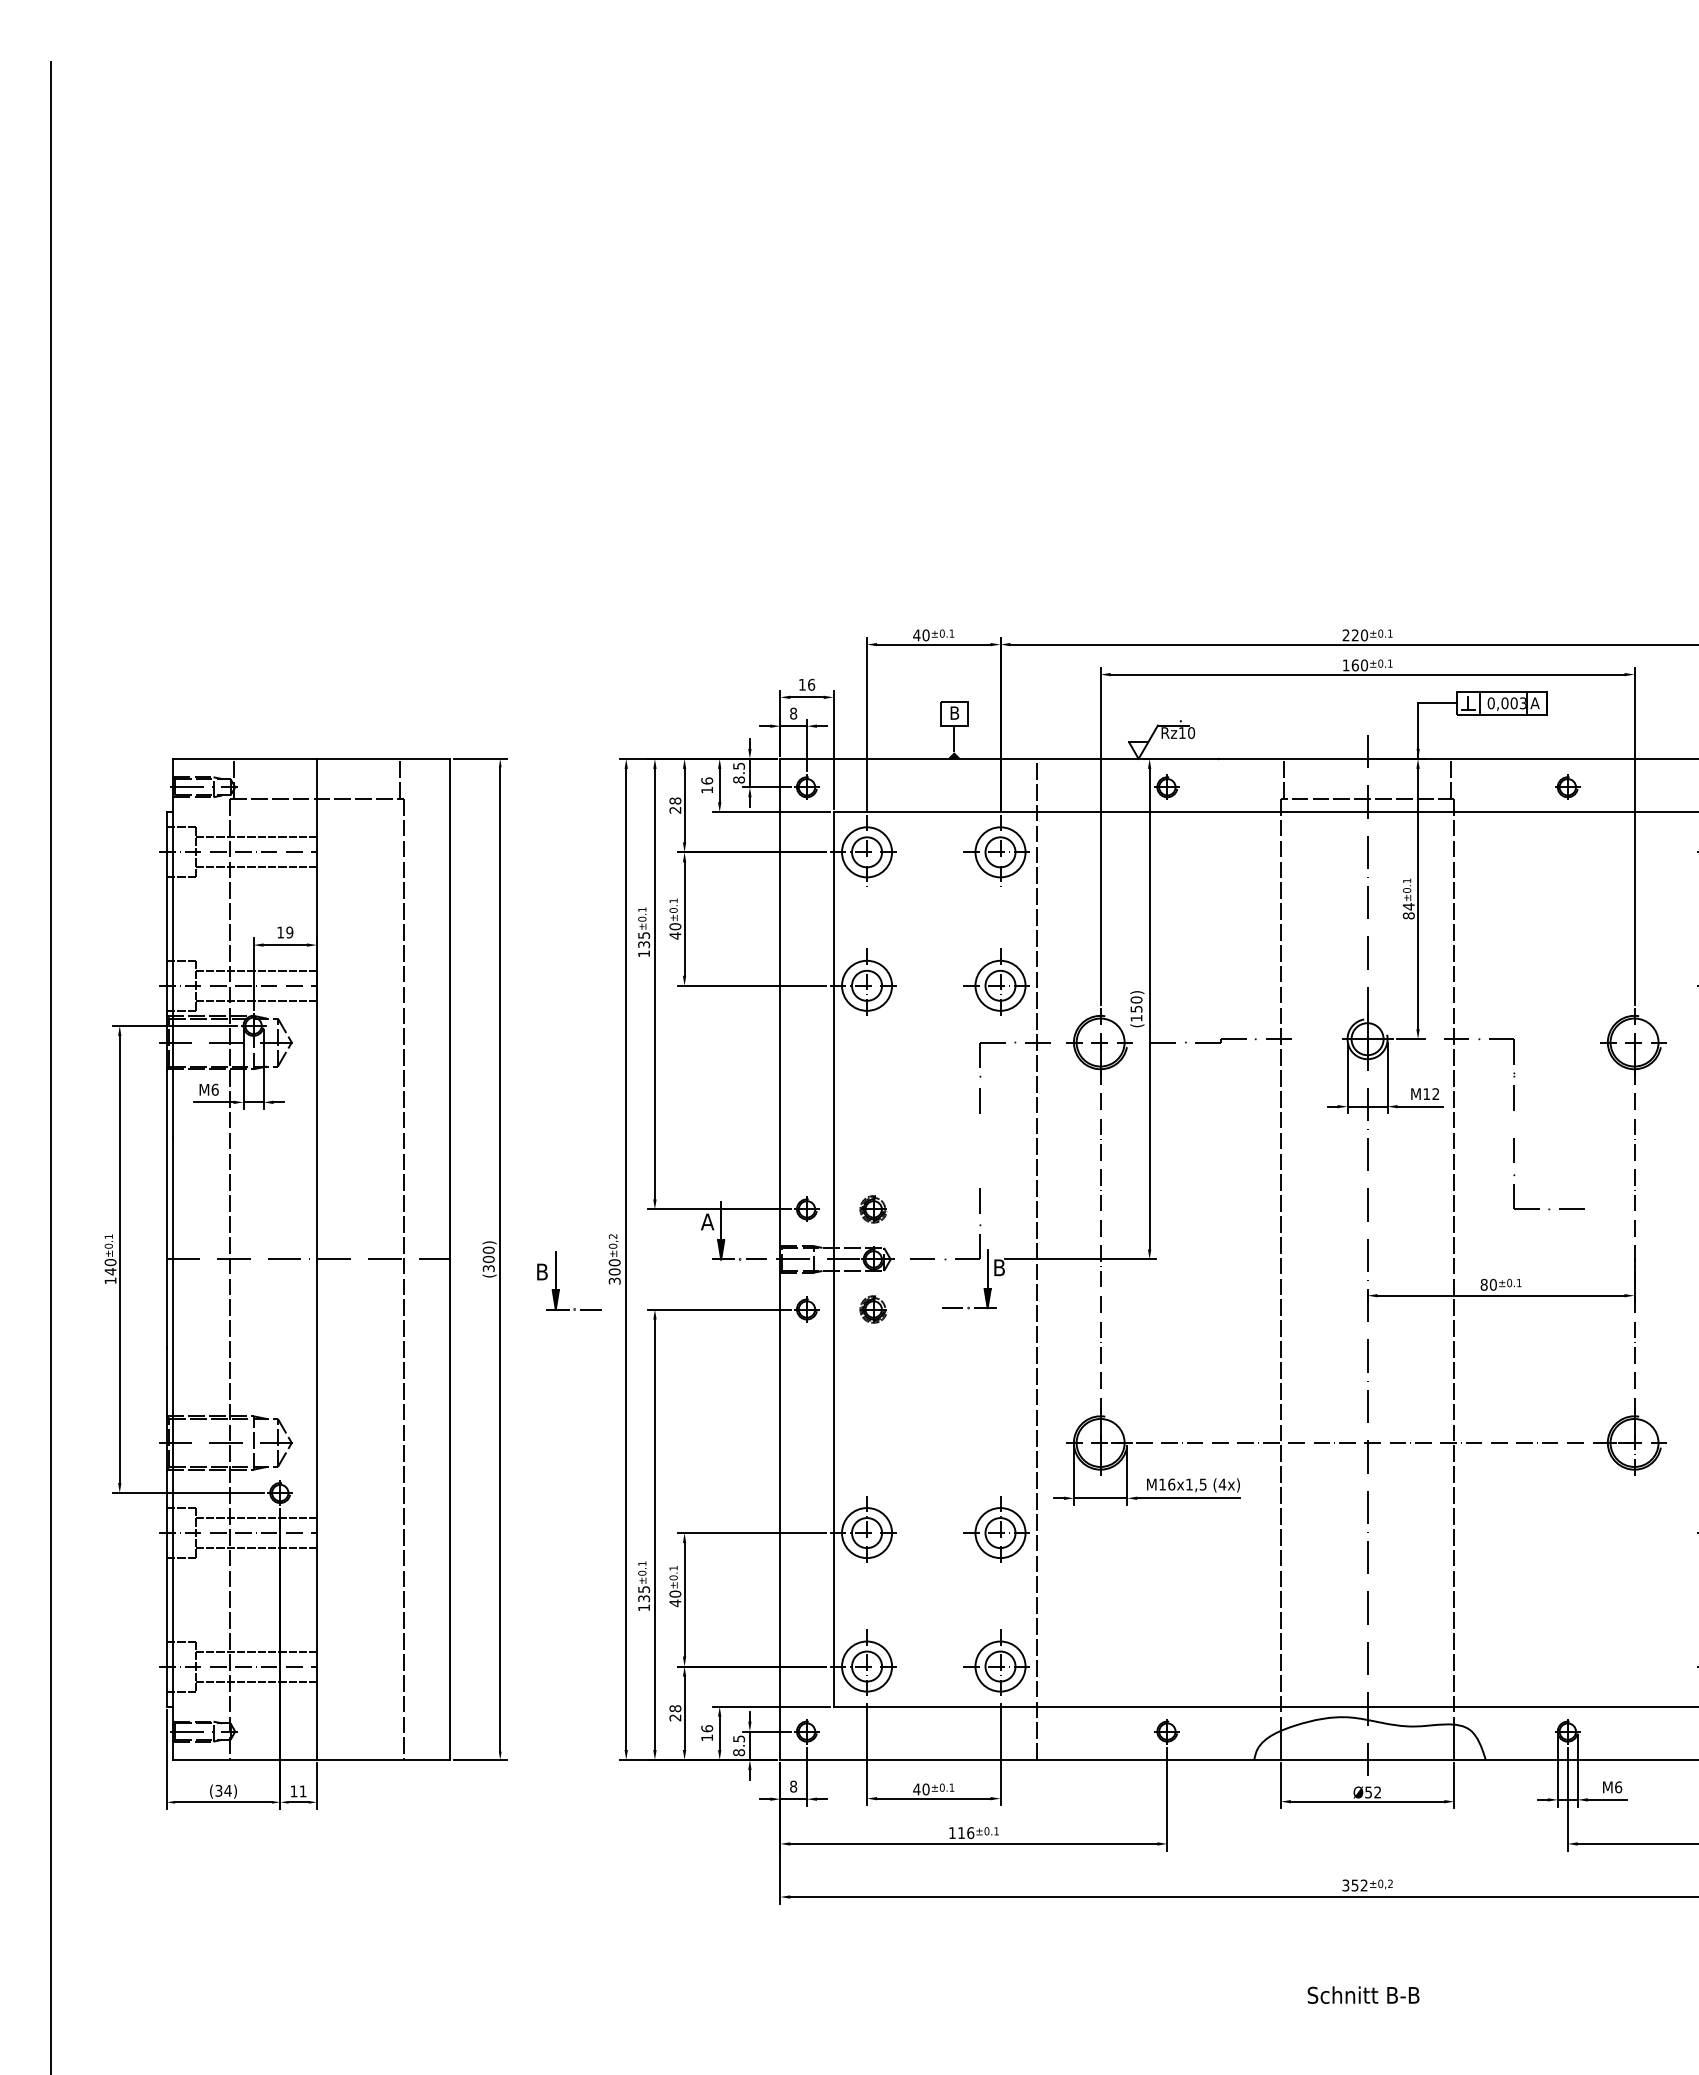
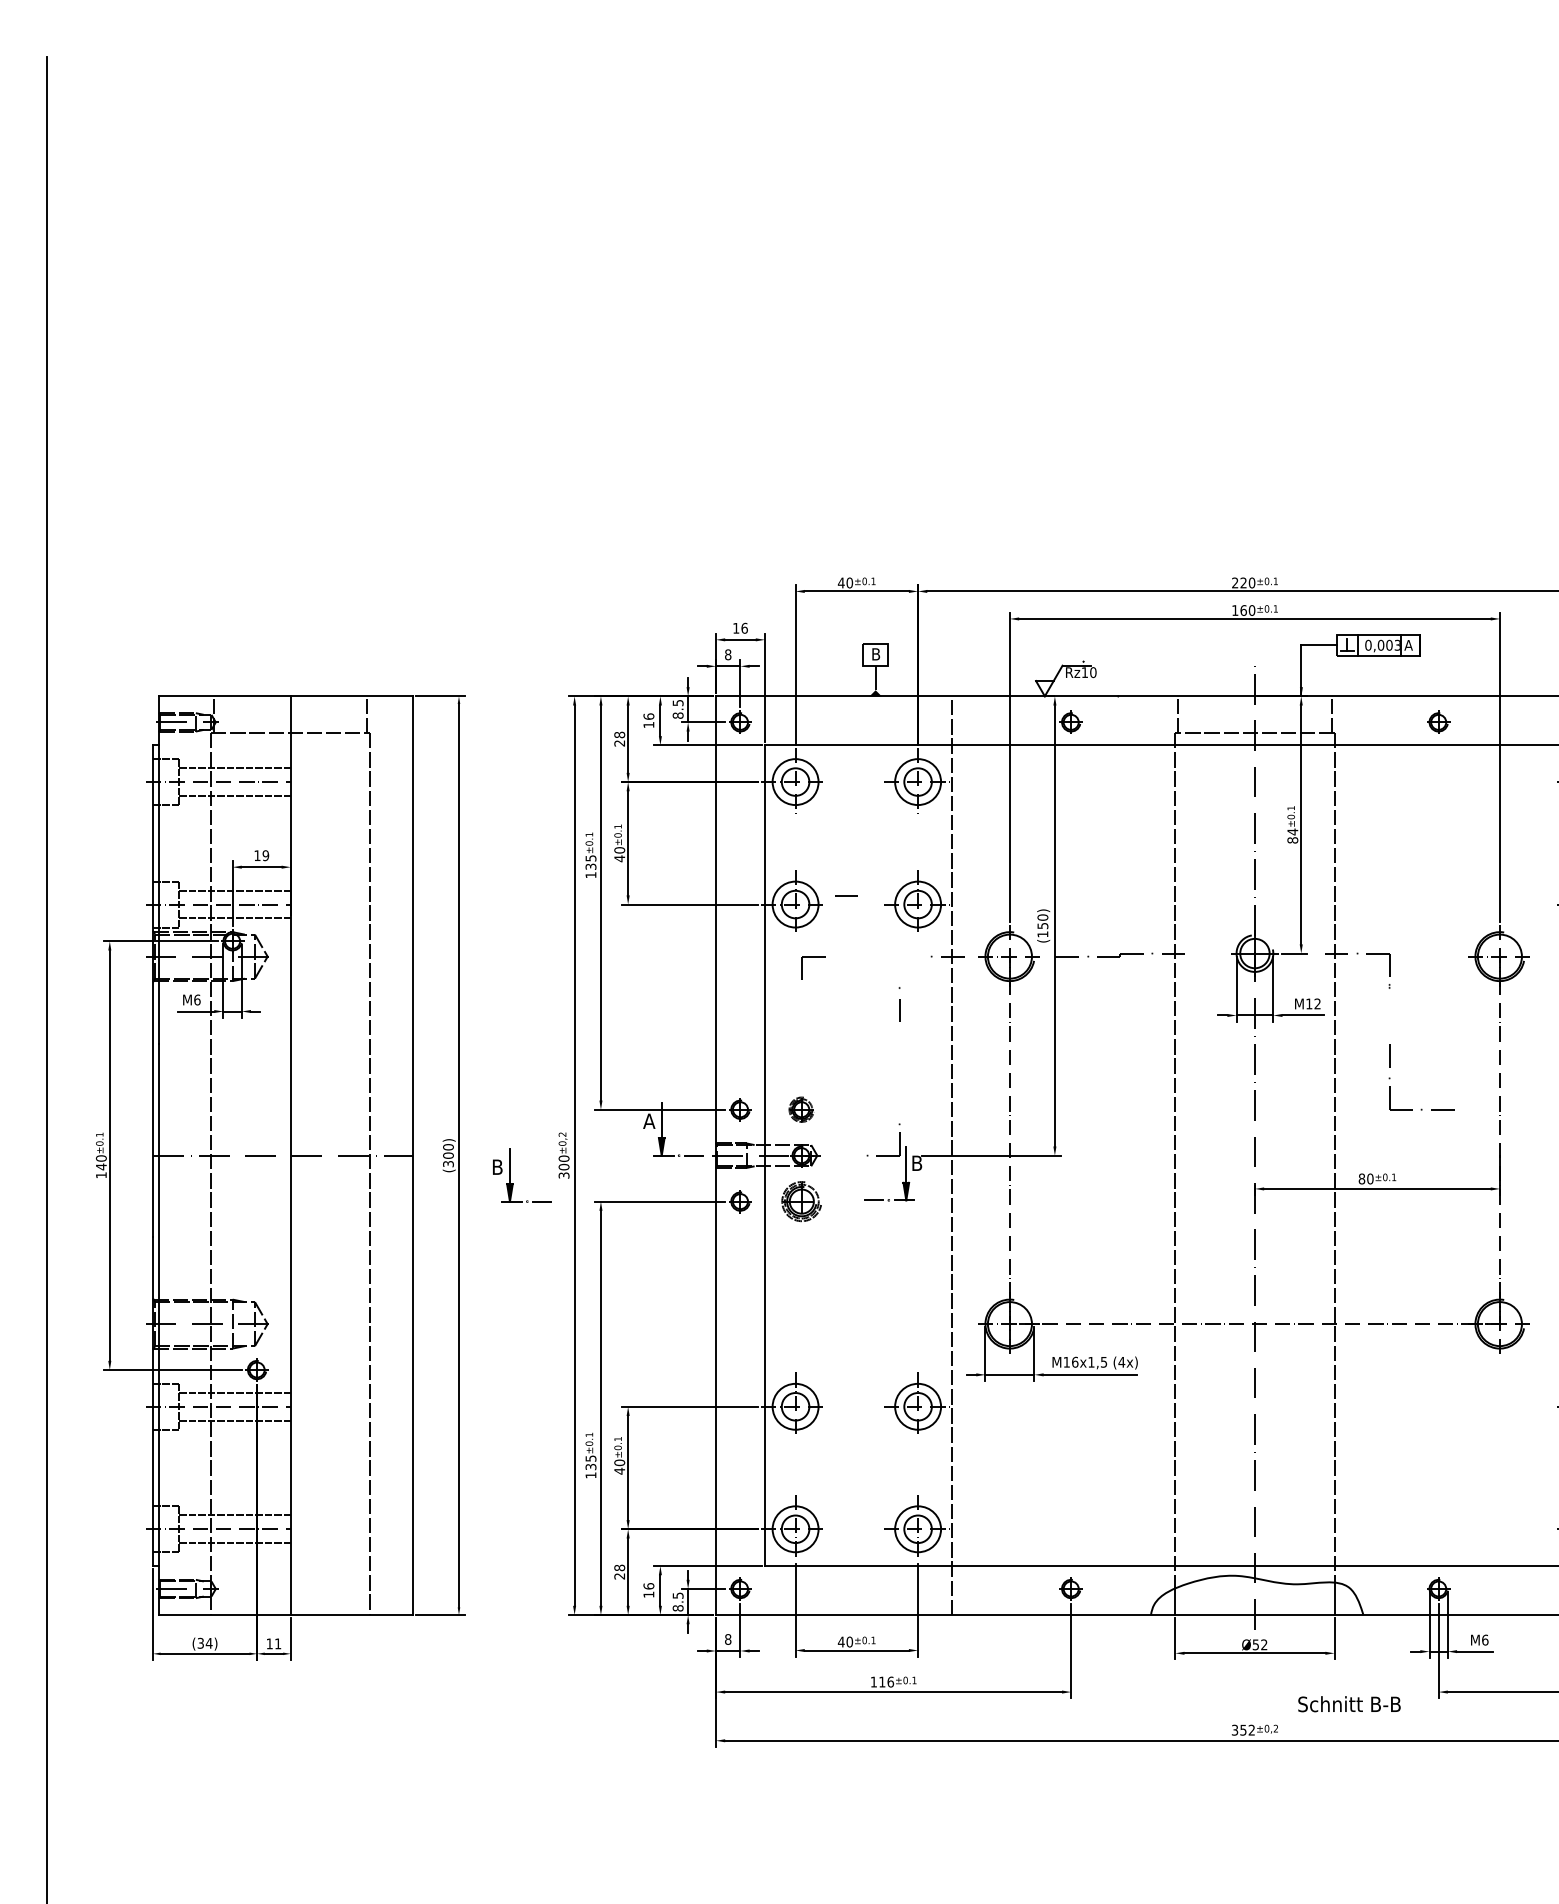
part: (992, 1043) -> (813, 957), moved
line: (1514, 1097) -> (1389, 1007), removed
line: (979, 1200) -> (898, 1101), removed
line: (922, 1258) -> (846, 895), moved
part: (873, 1309) -> (801, 1201), size x1.6
text: (1363, 1994) -> (1349, 1703), moved

